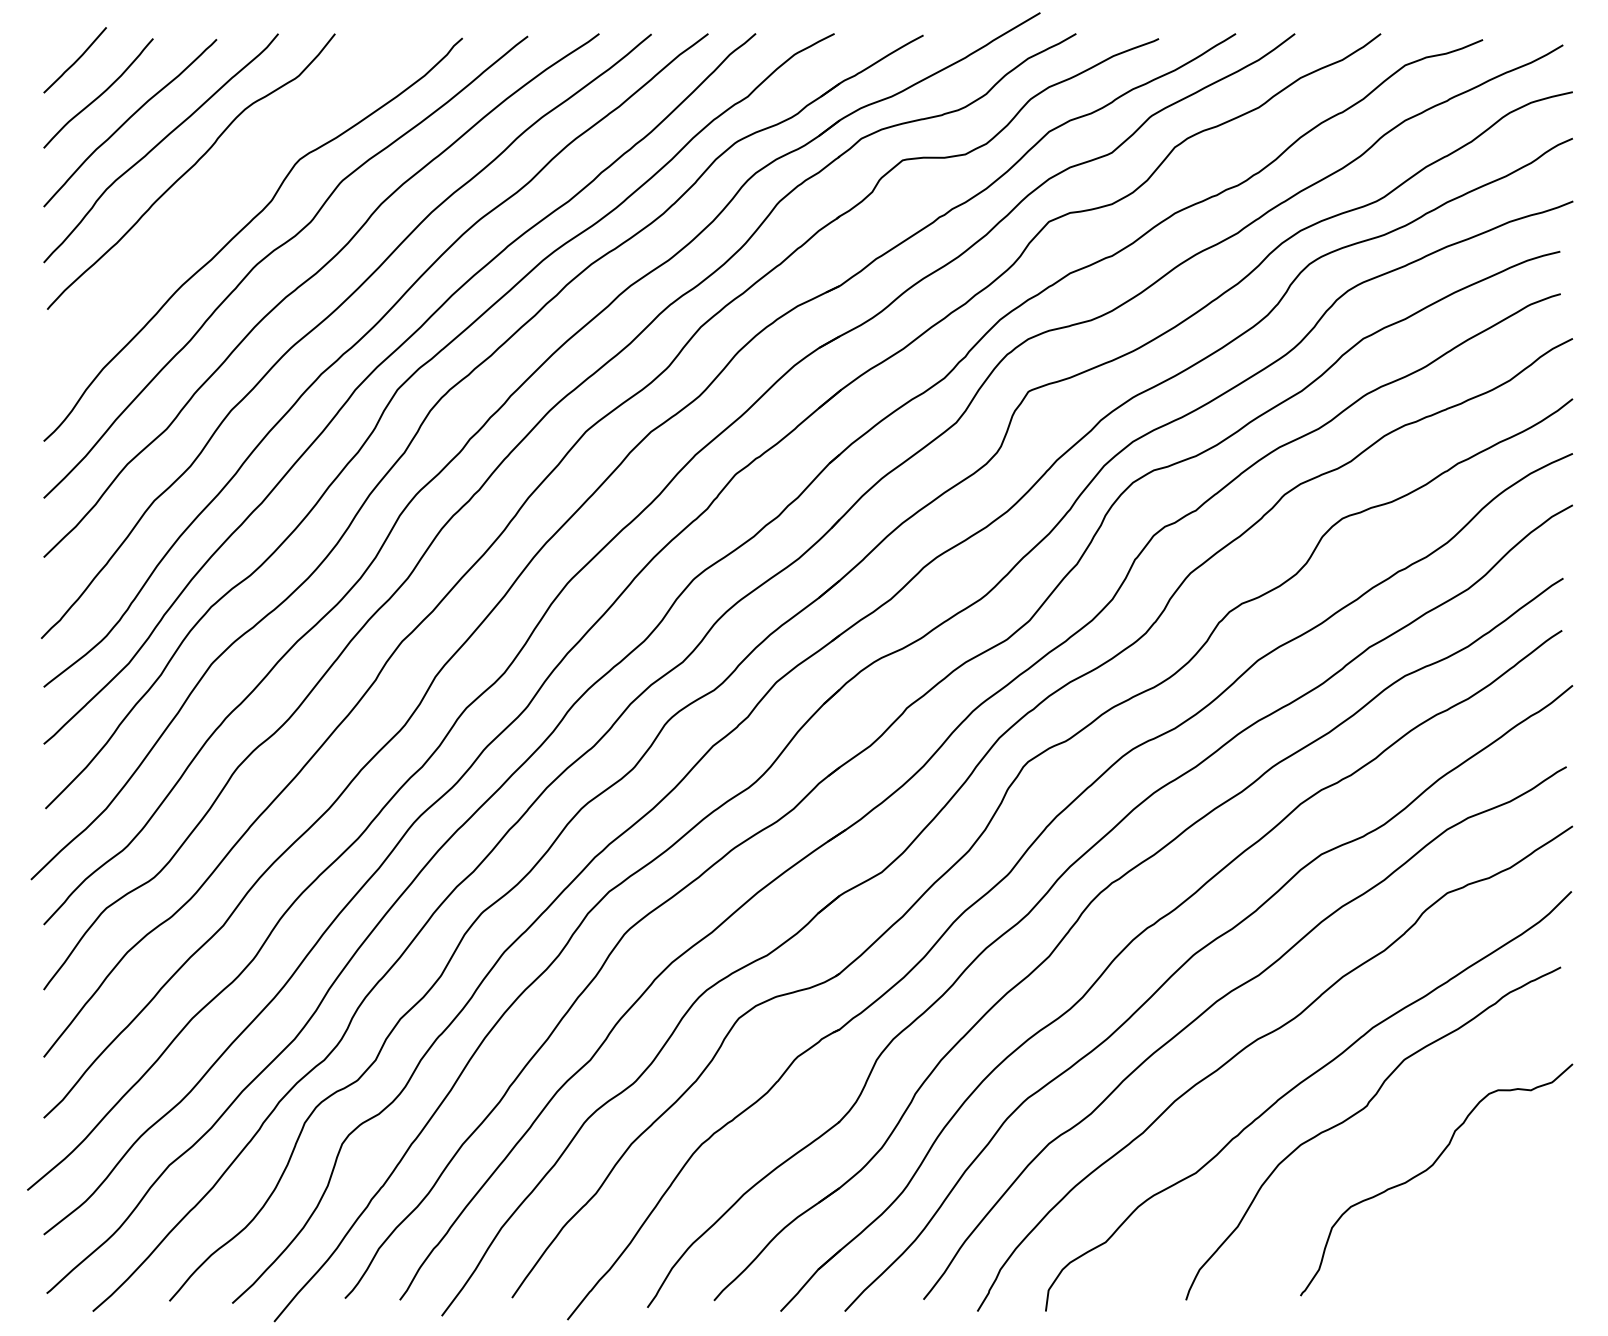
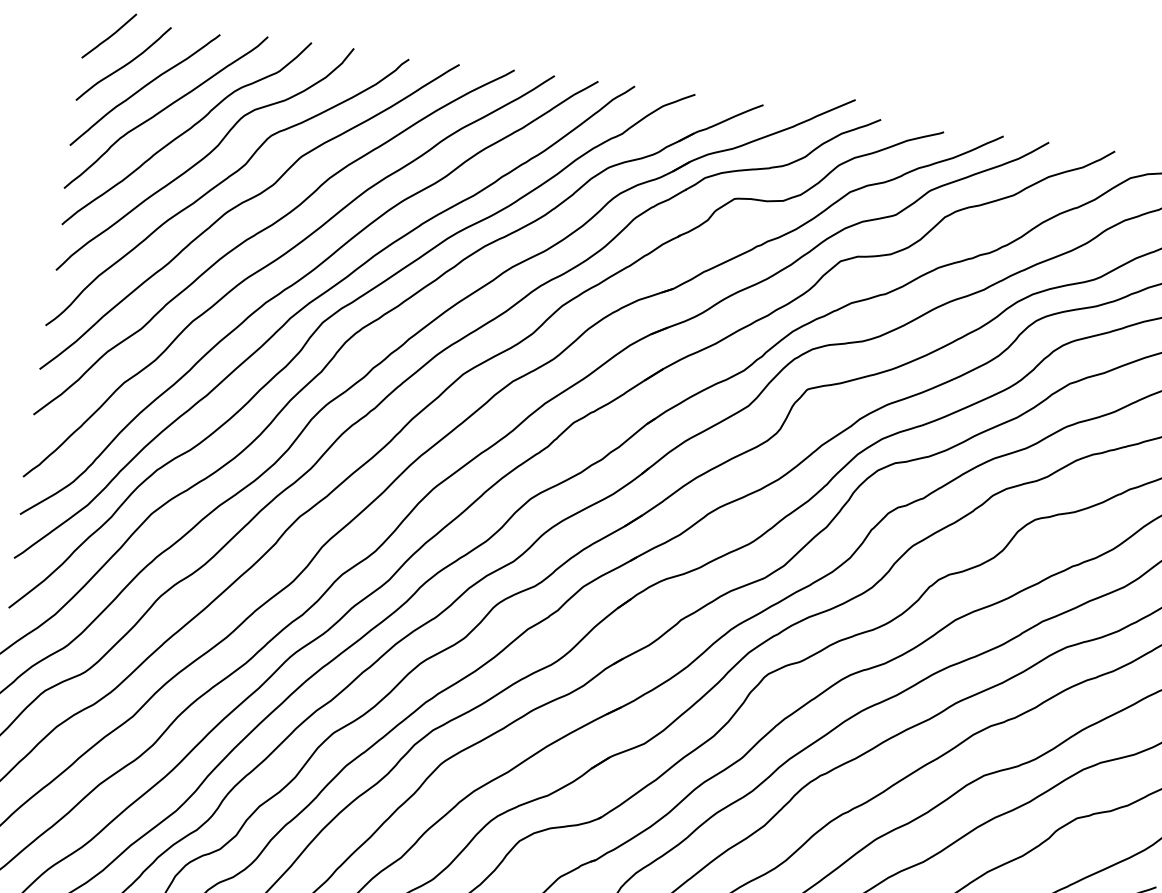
curve: (218, 200) -> (204, 158), added

